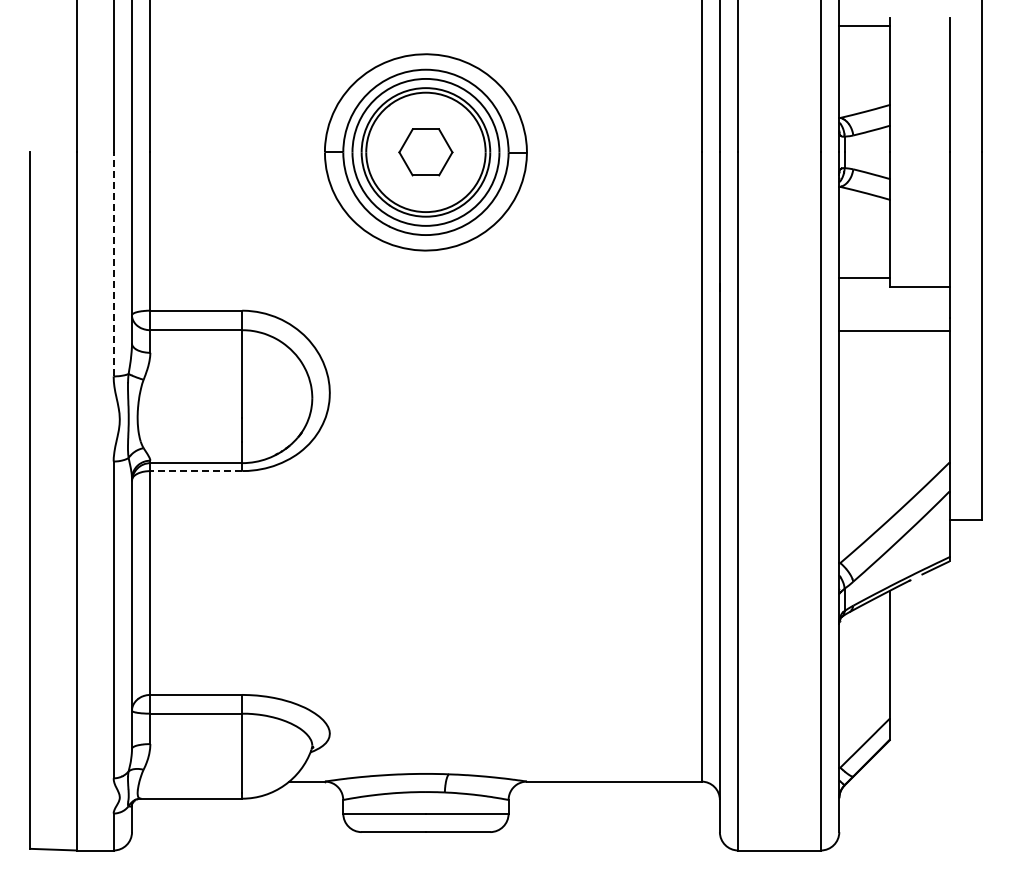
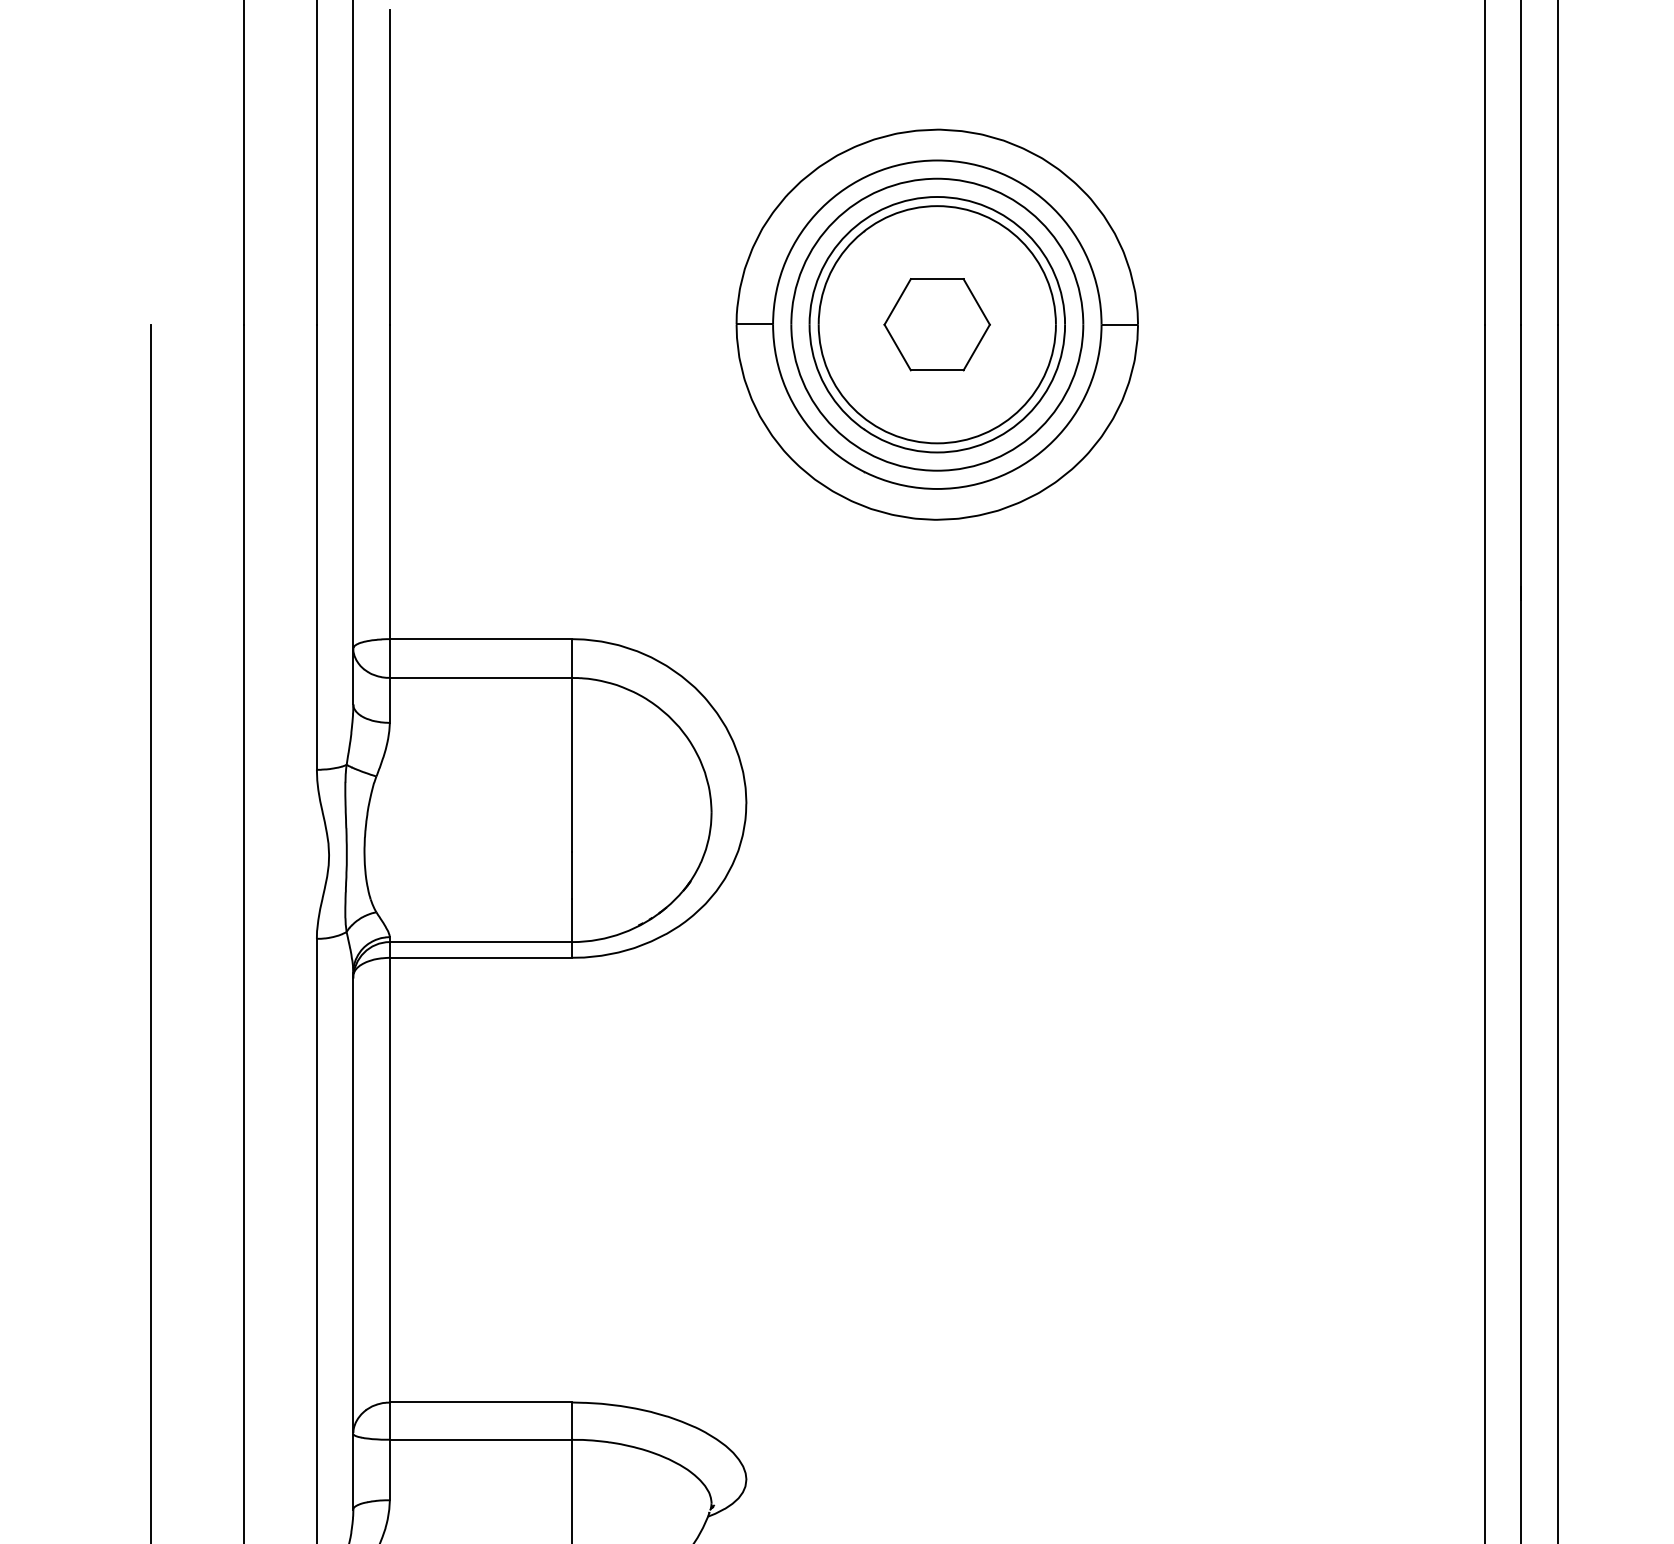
line: (113, 263) -> (316, 545), dashed -> solid
line: (196, 471) -> (481, 958), dashed -> solid

